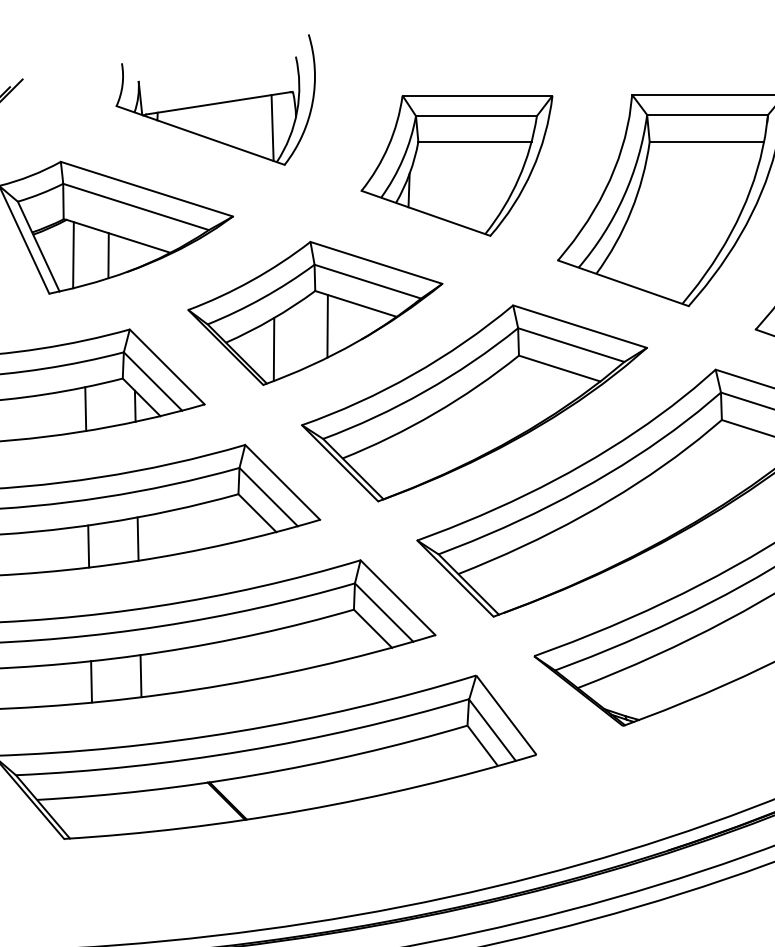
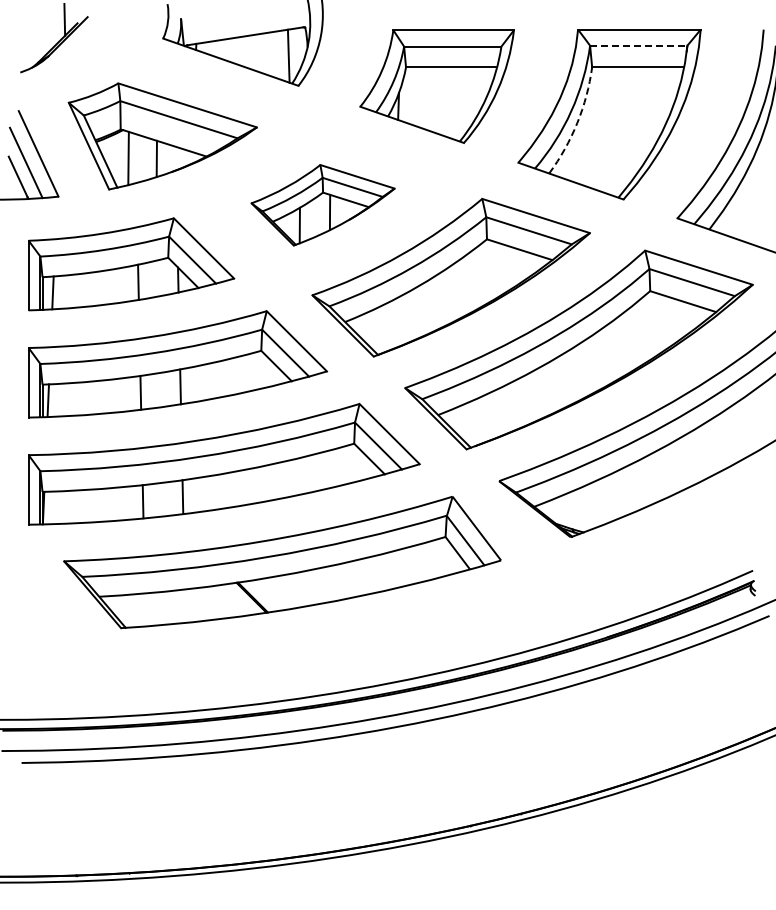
line: (707, 114) -> (638, 45), solid -> dashed
arc: (631, 211) -> (577, 123), solid -> dashed
part: (314, 312) -> (322, 204), size x0.7

